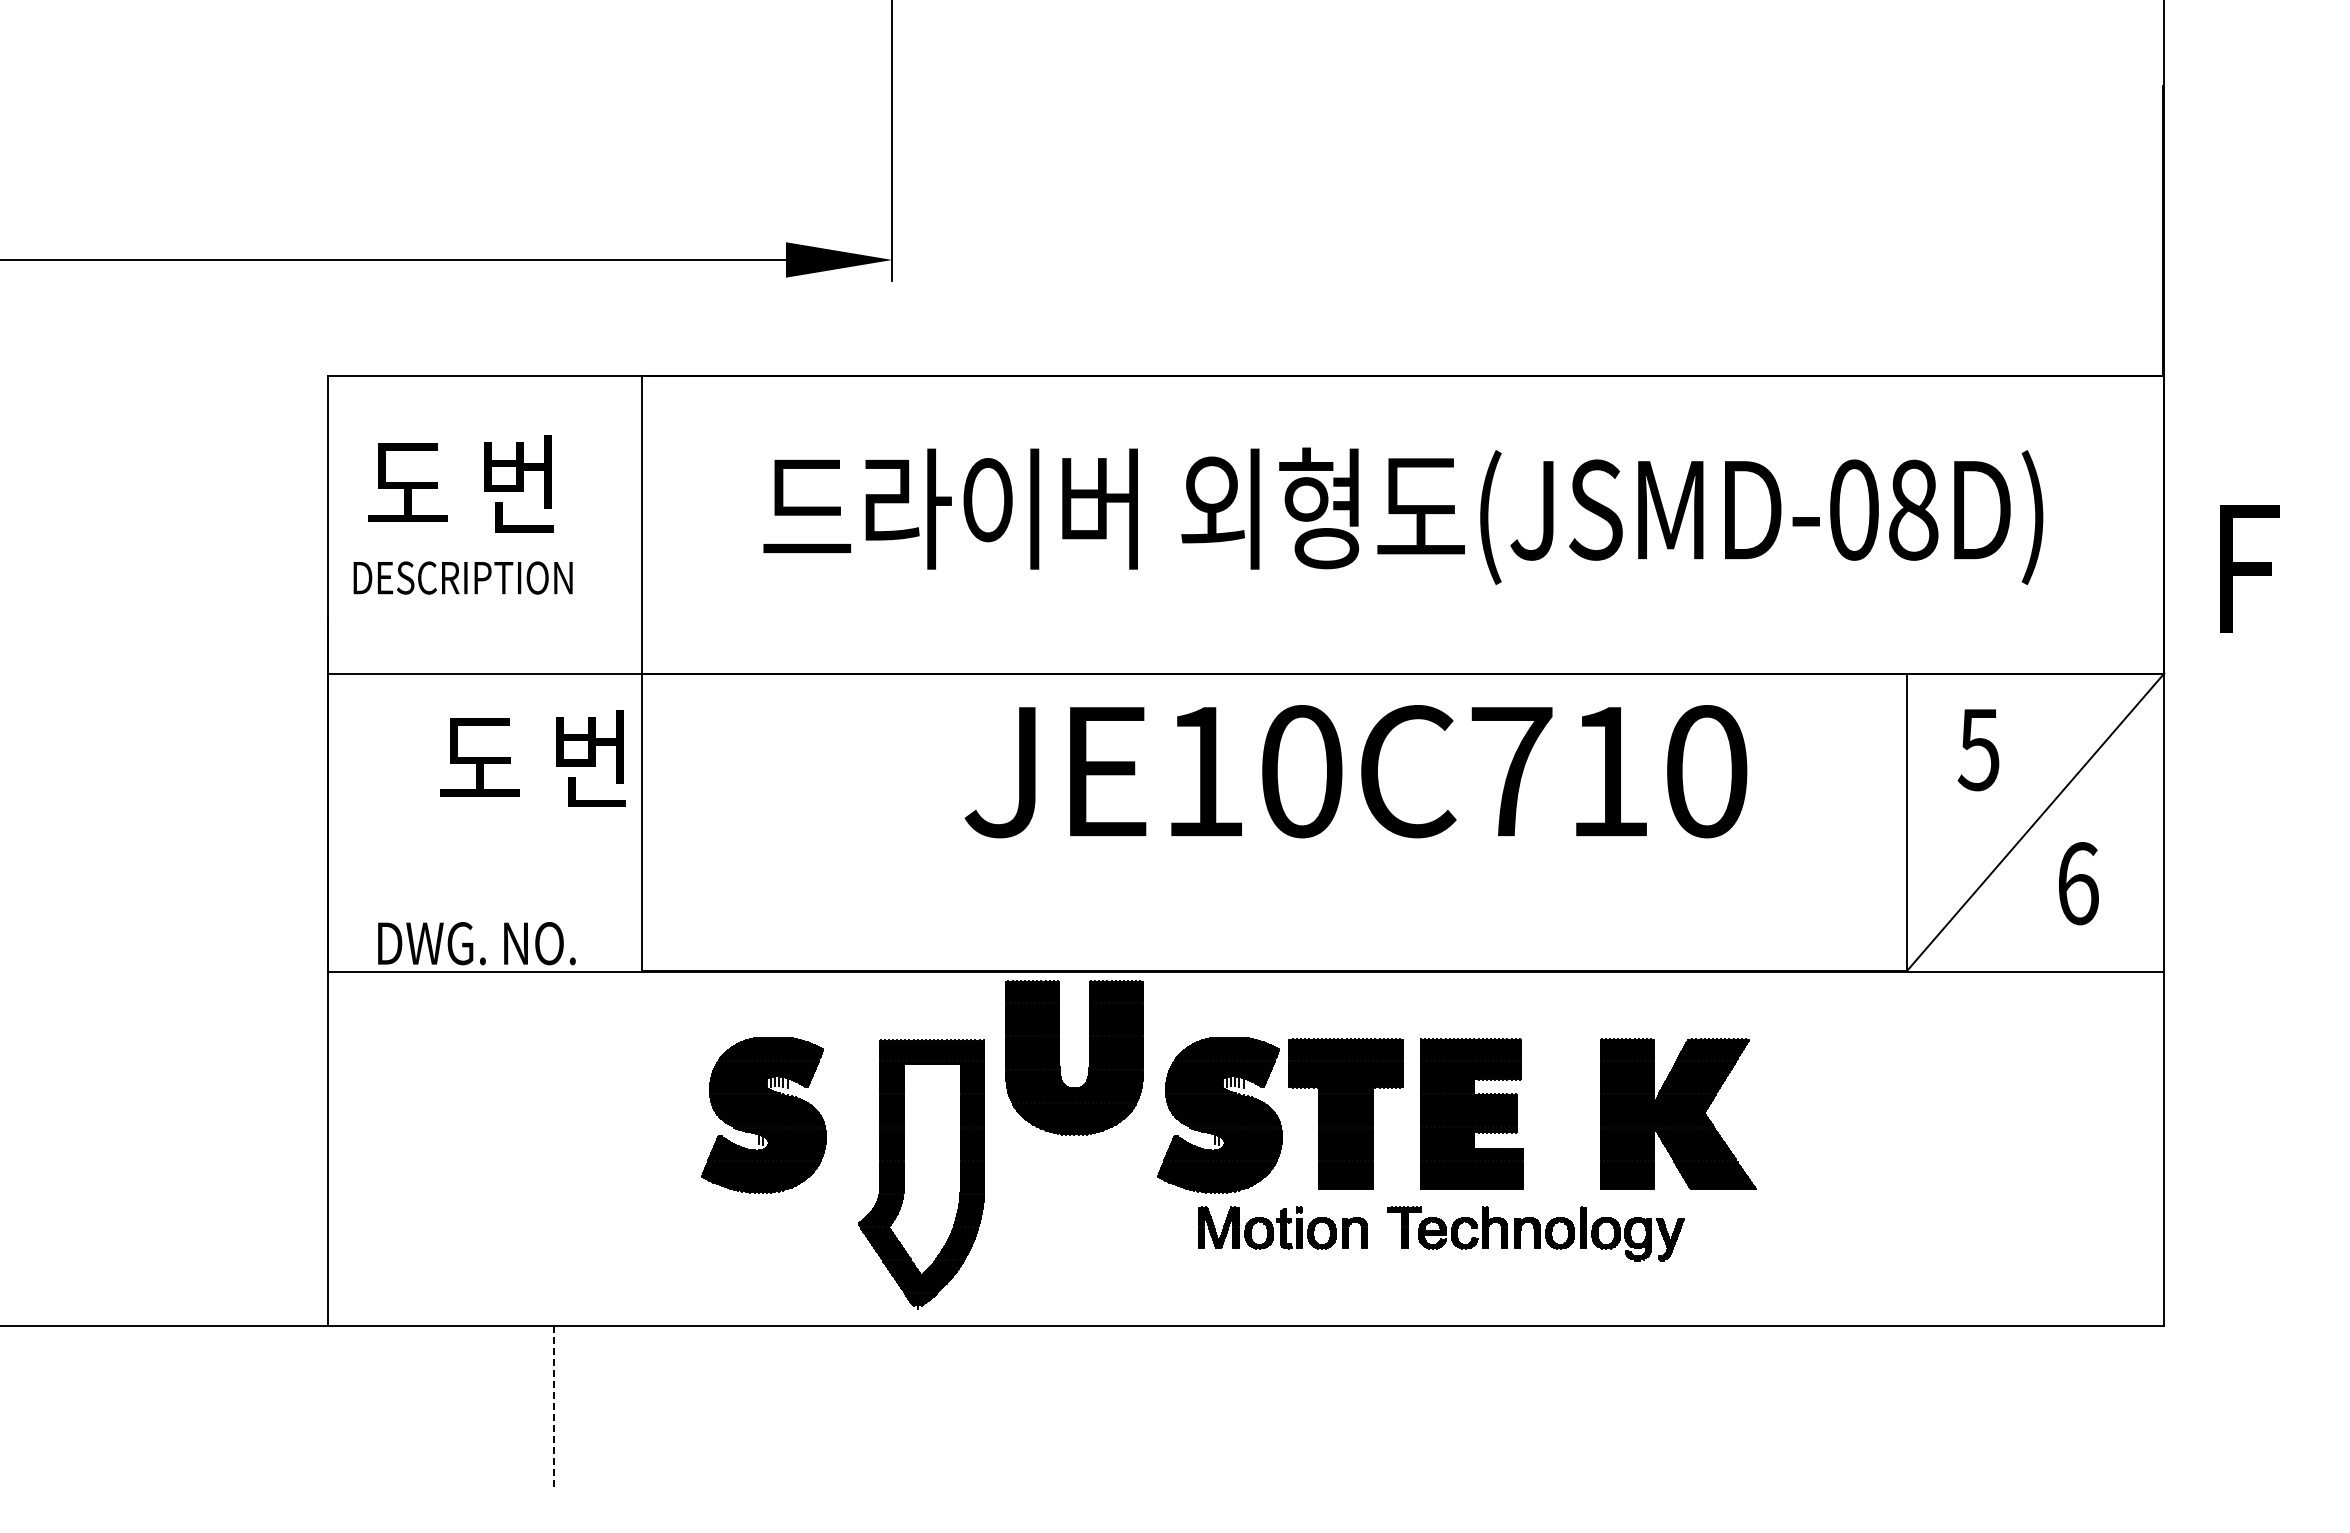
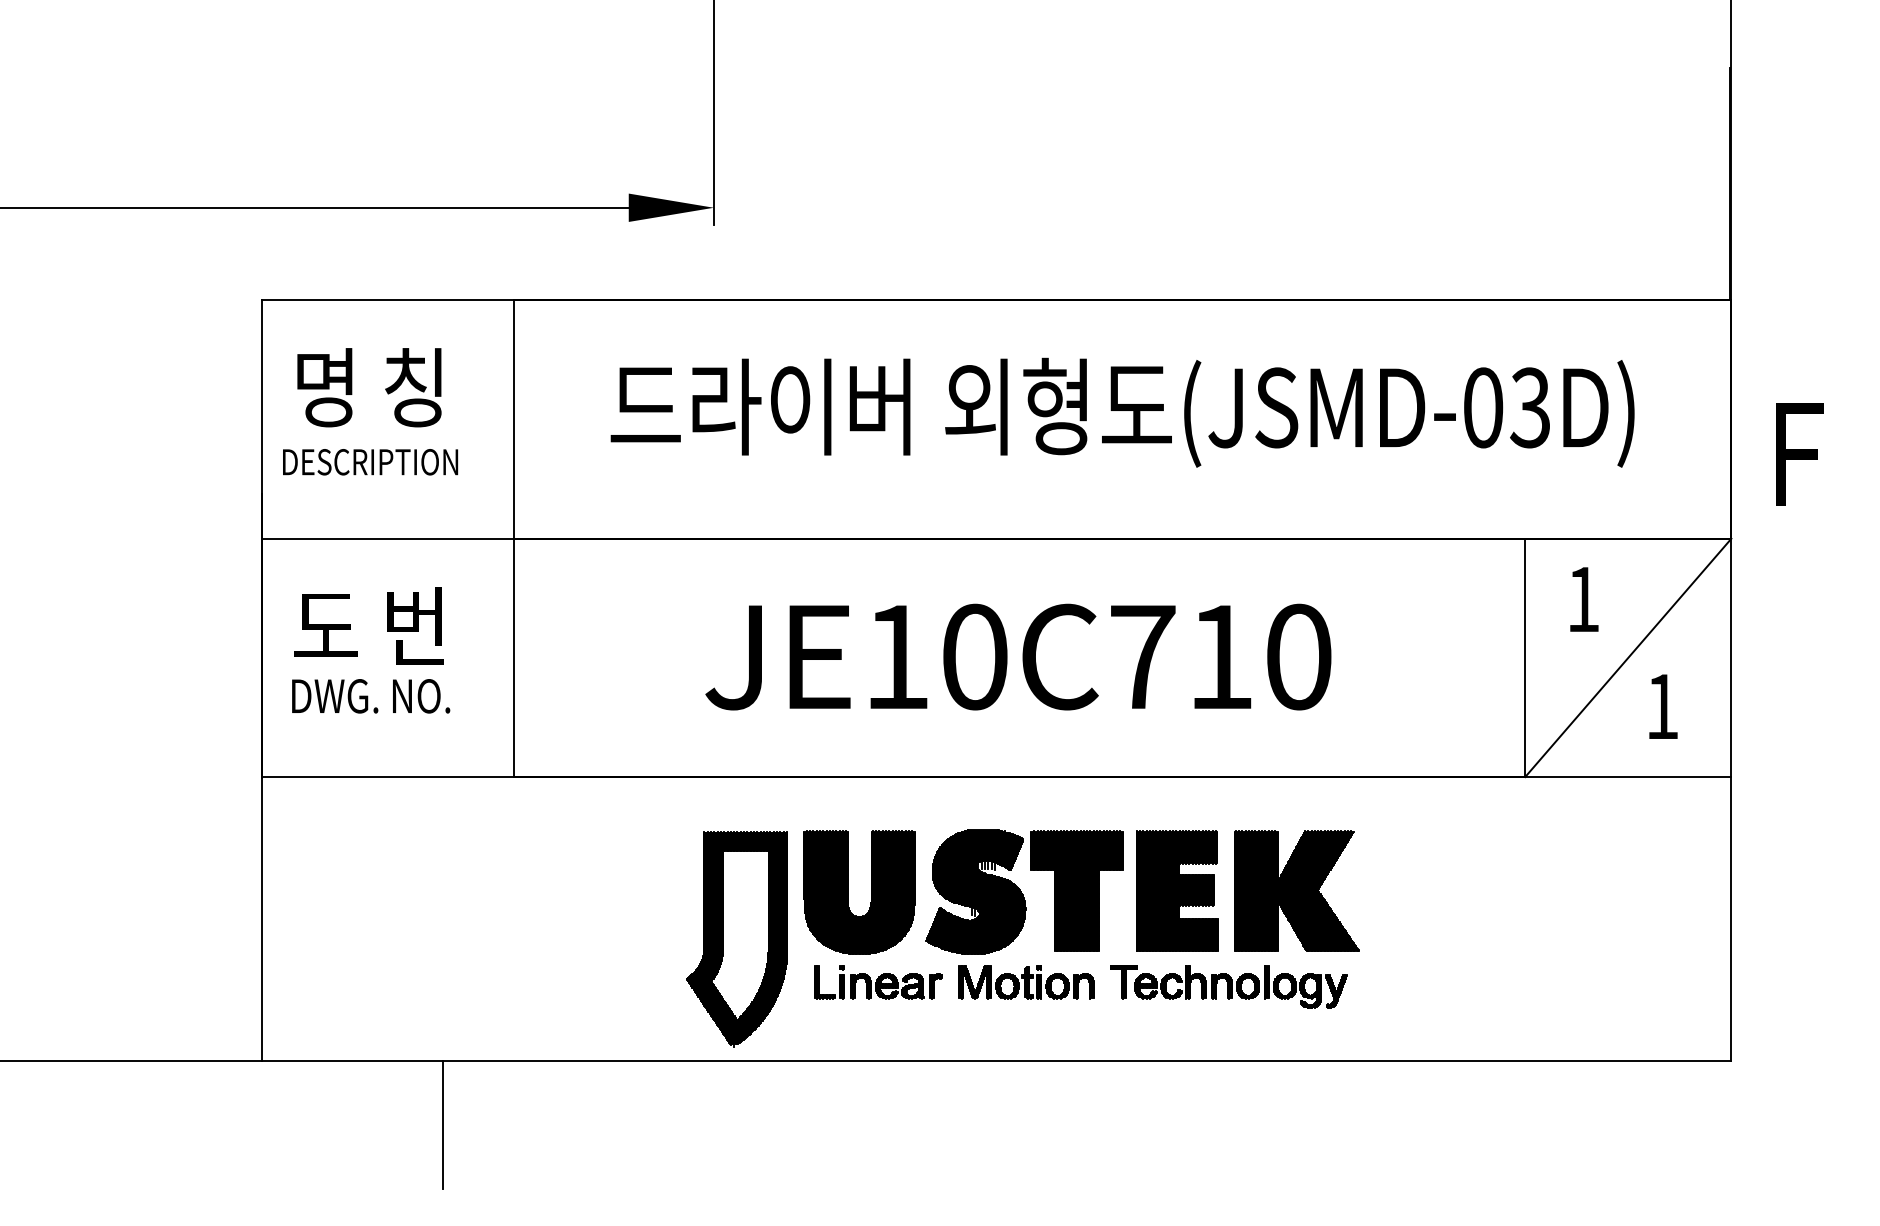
text: (460, 484) -> (368, 387), 도 번 -> 명 칭
text: (1912, 509) -> (1530, 407), (JSMD-08D) -> (JSMD-03D)
text: (1978, 750) -> (1582, 600), 5 -> 1
text: (532, 758) -> (368, 625), moved
text: (1355, 771) -> (1018, 657), moved
text: (2078, 883) -> (1662, 706), 6 -> 1
text: (476, 943) -> (370, 696), moved
part: (1059, 1057) -> (847, 892), moved
part: (1678, 1113) -> (1297, 890), moved
part: (763, 1115) -> (610, 892), removed
part: (1097, 1227) -> (878, 981), added
line: (553, 1406) -> (442, 1125), dashed -> solid

